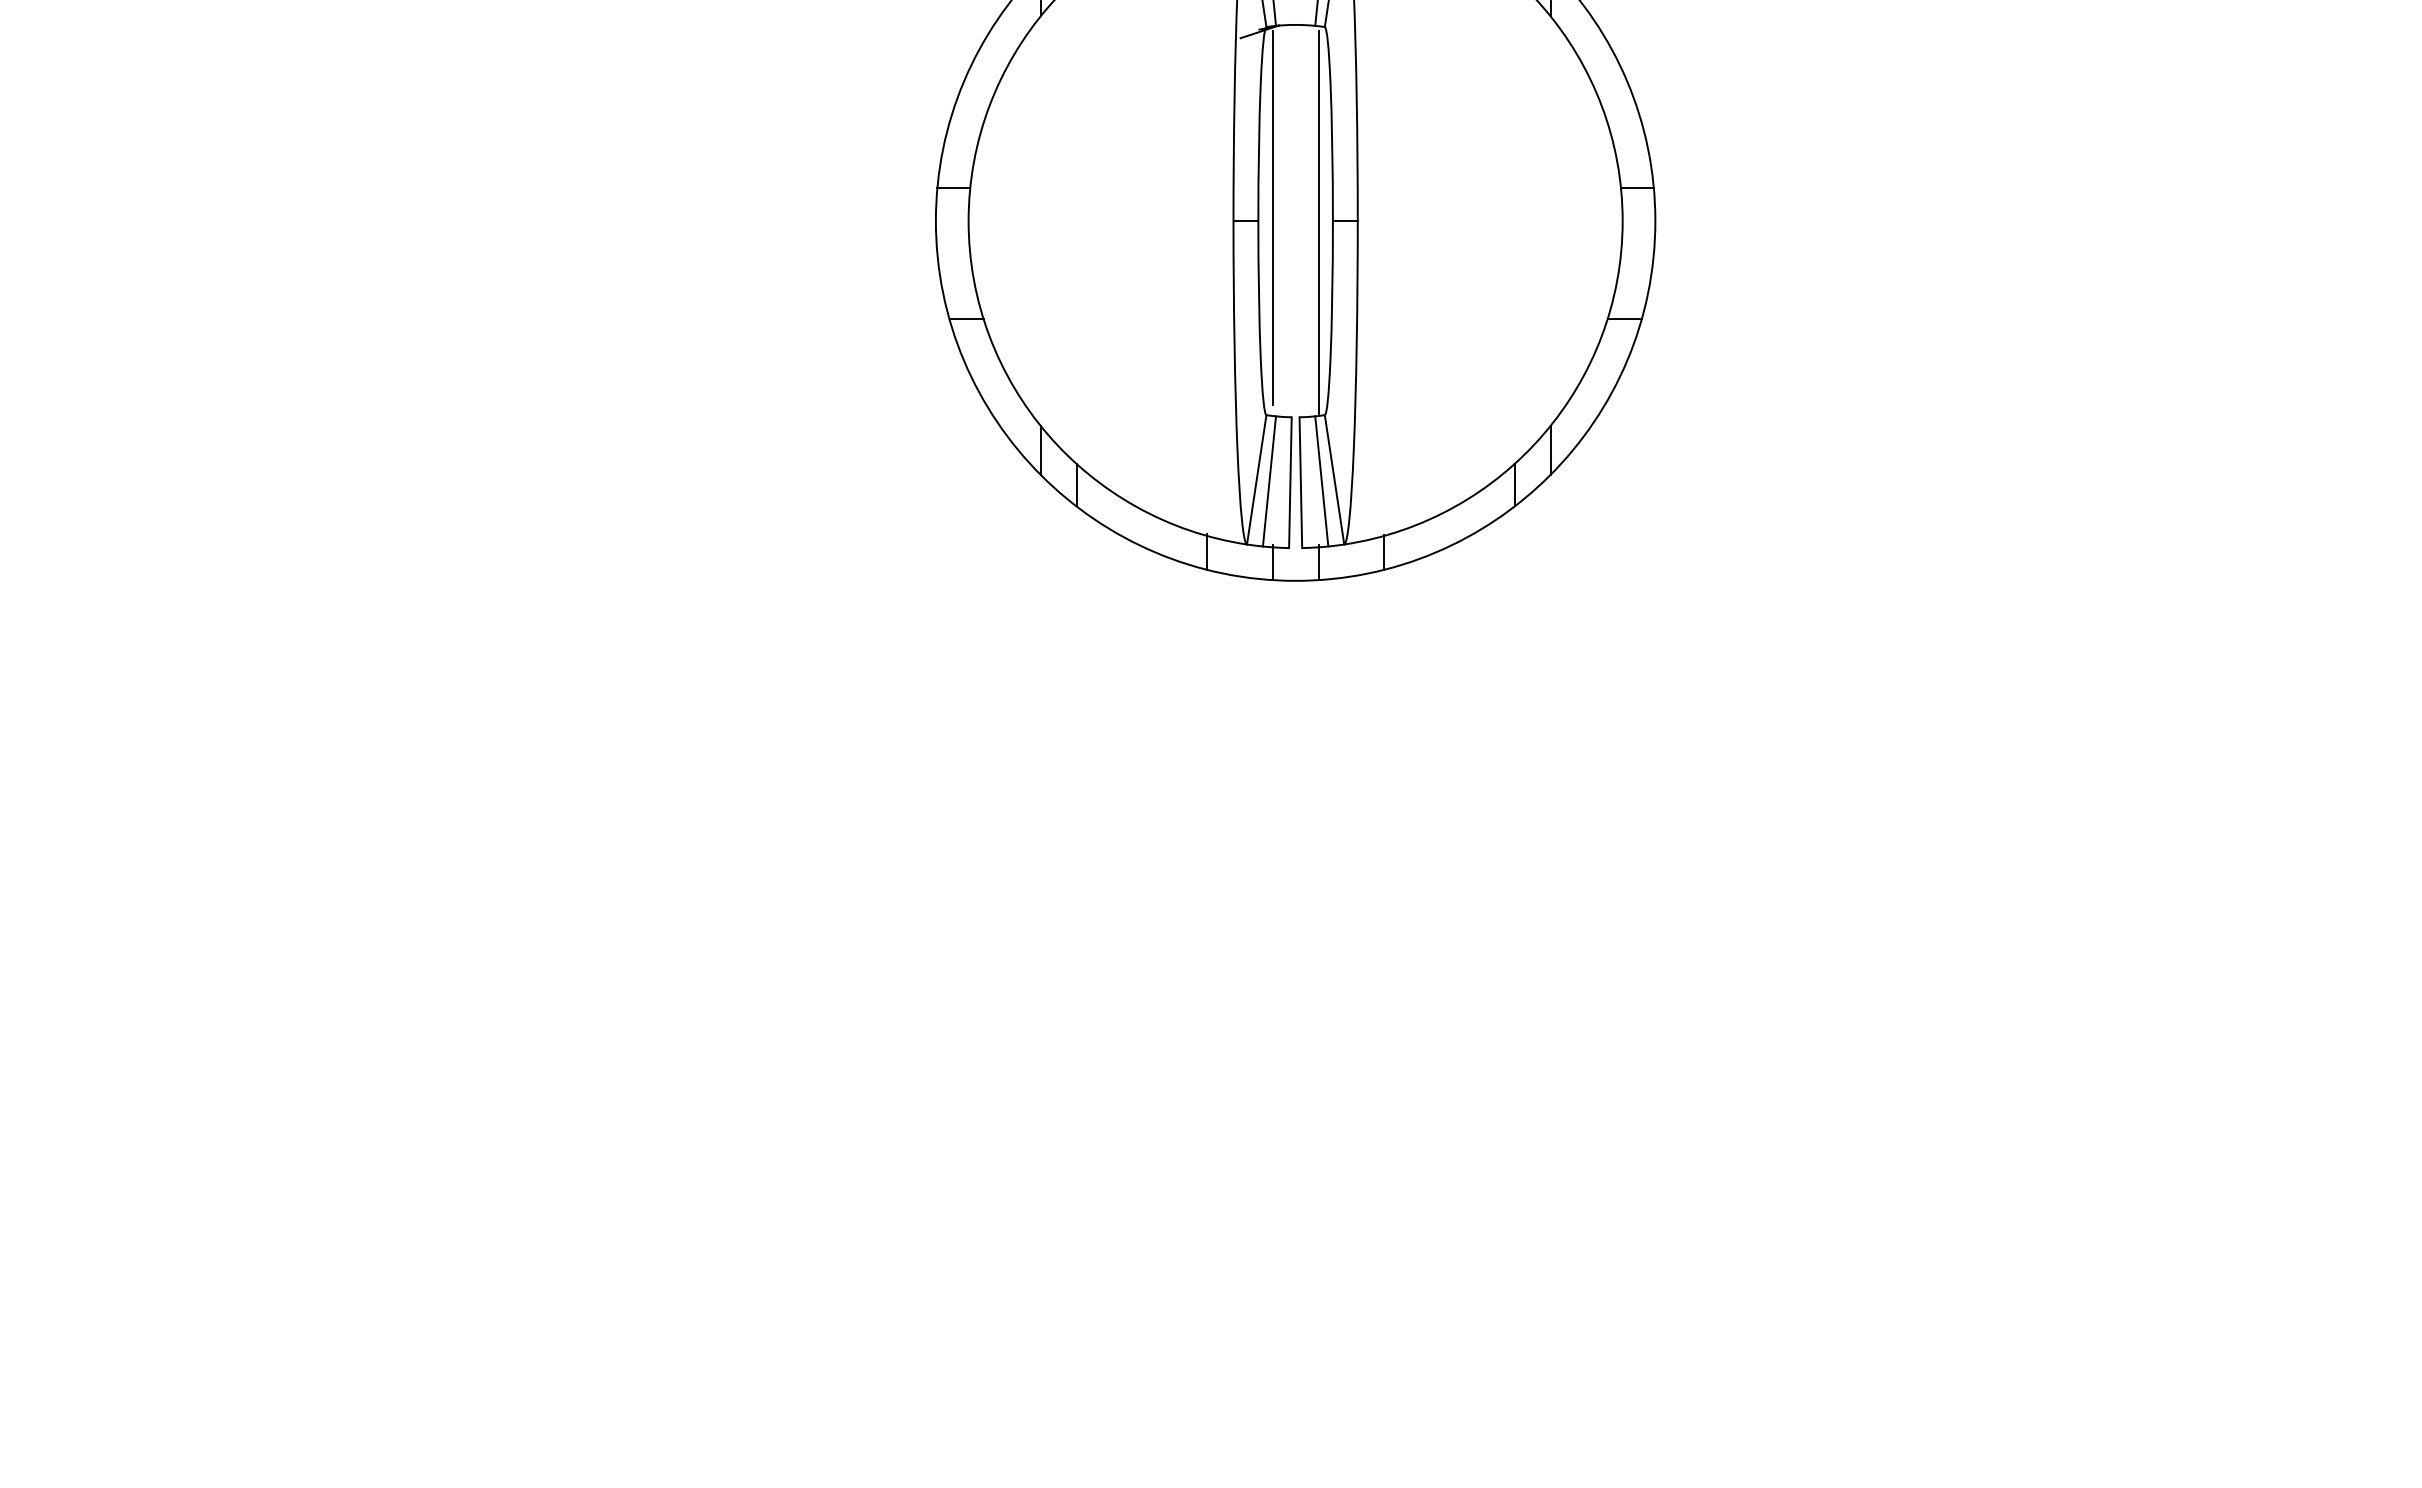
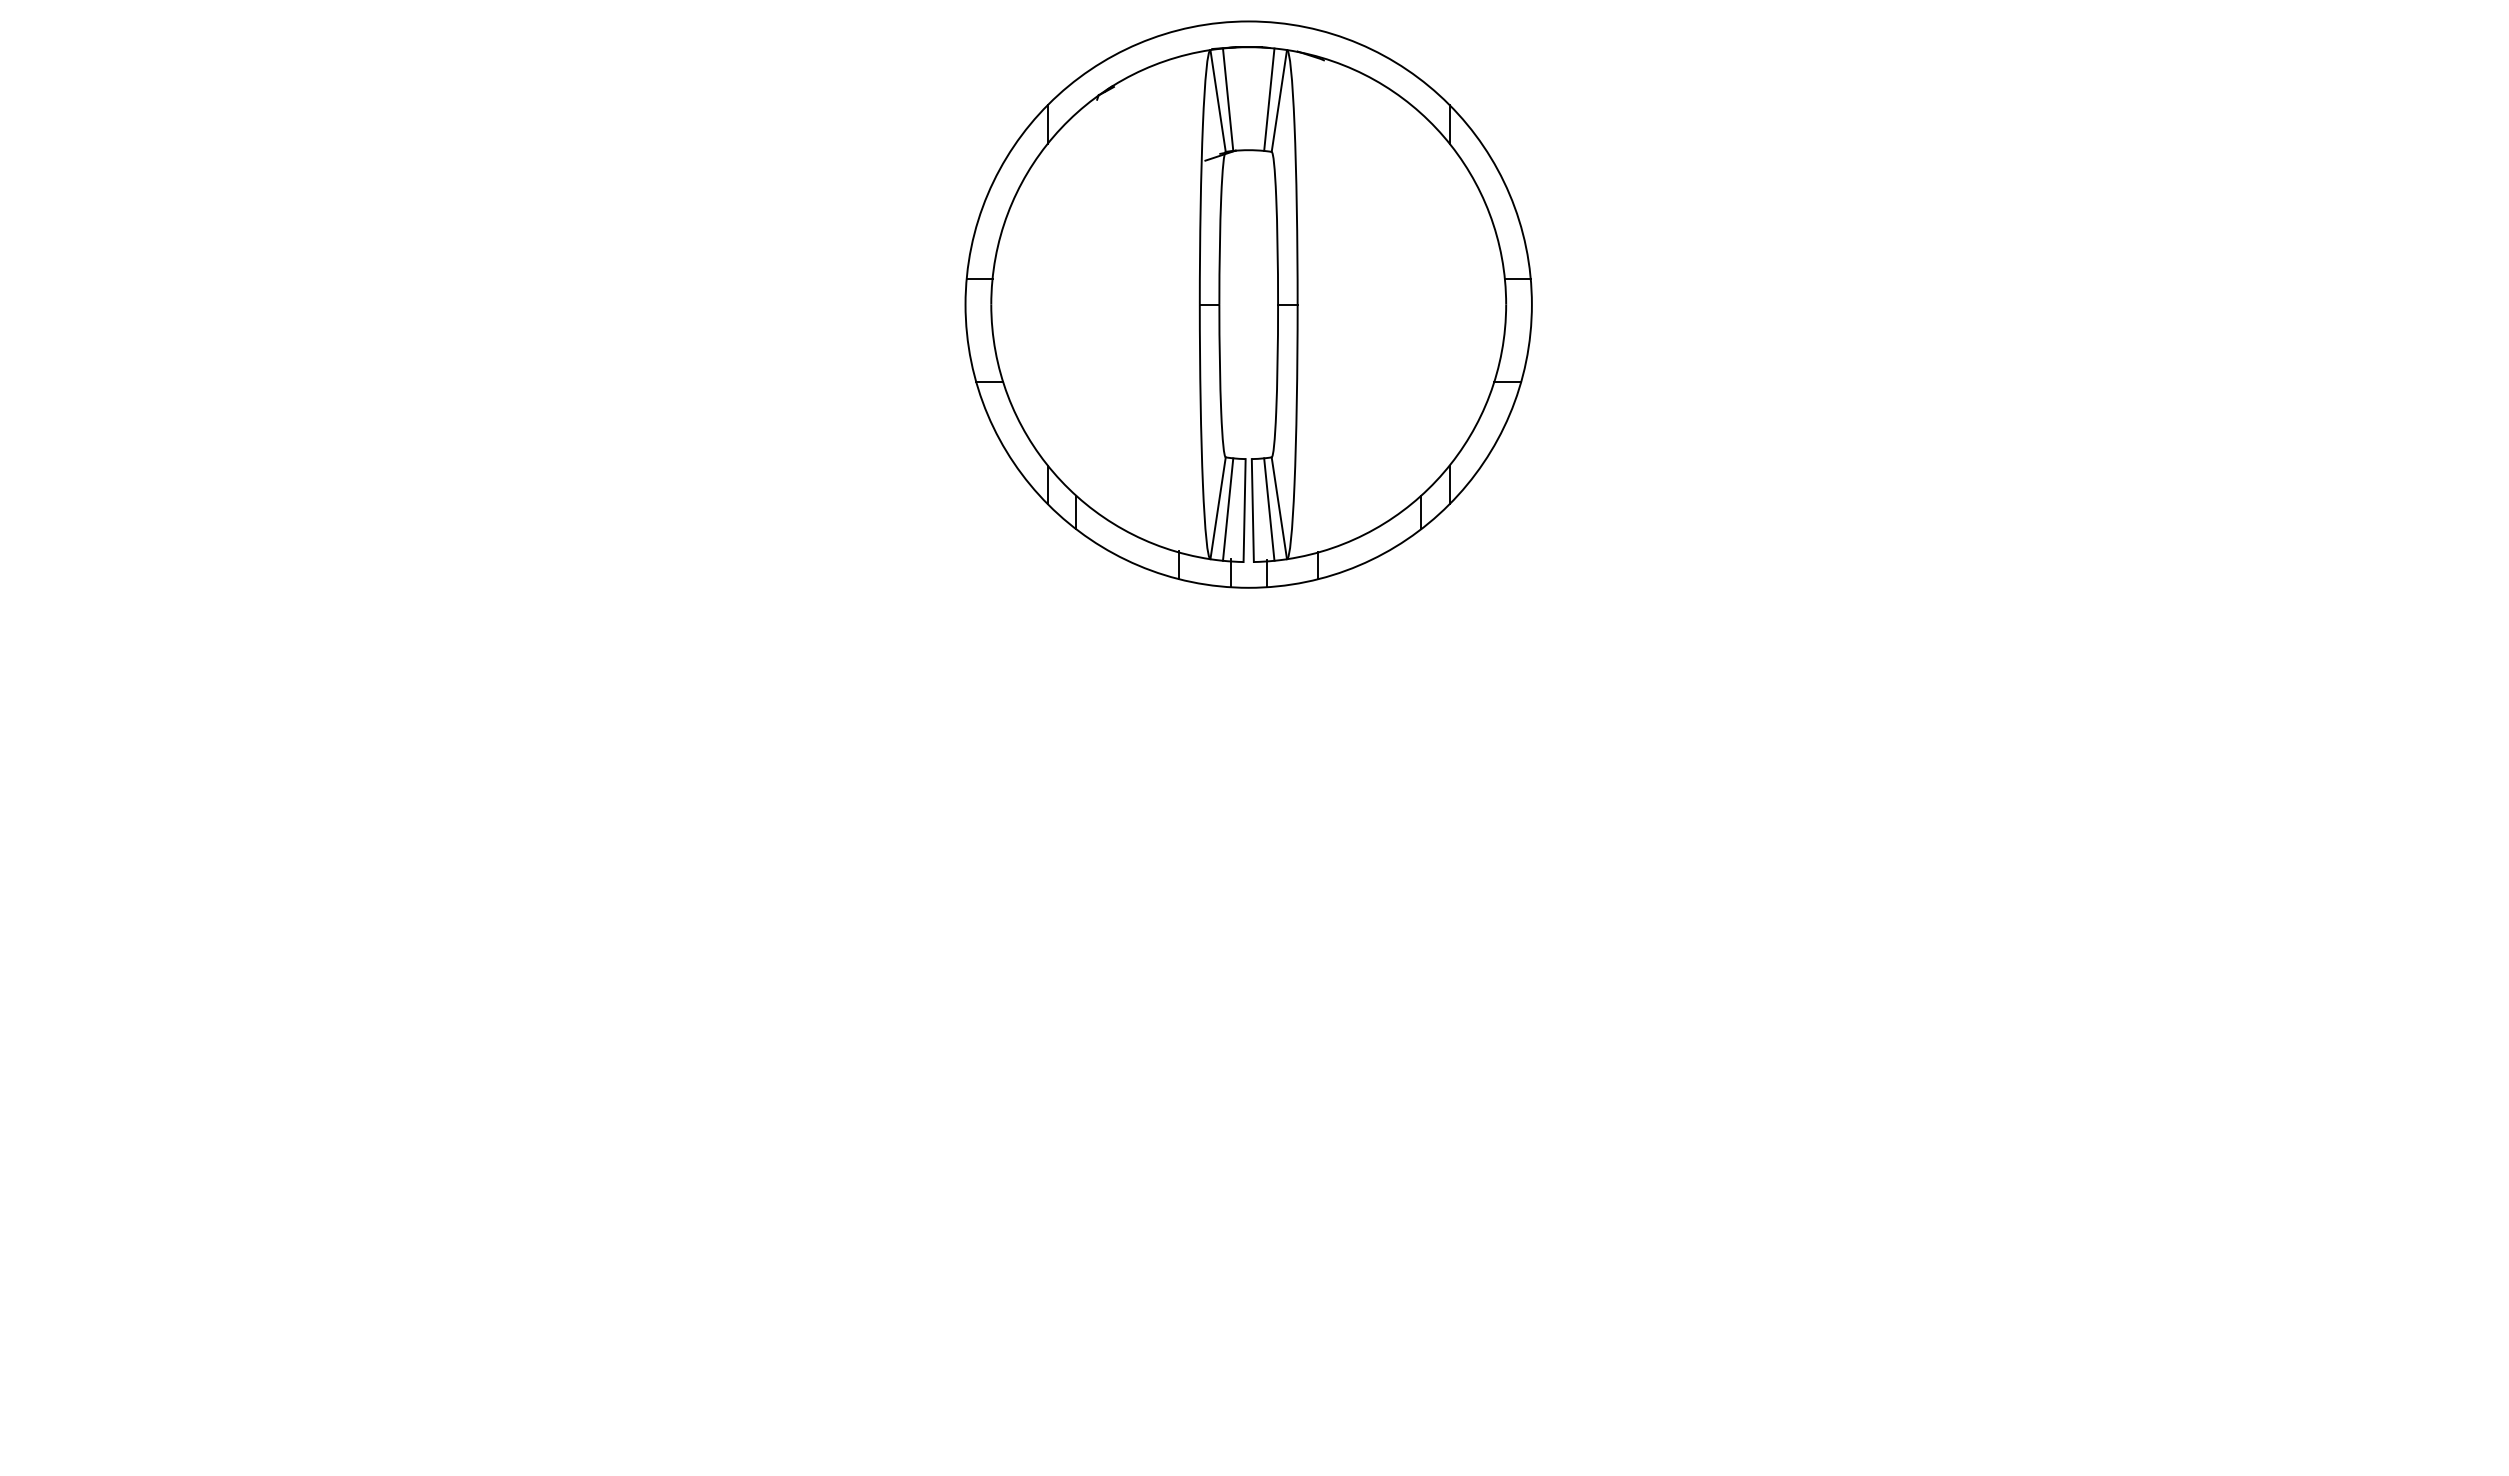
line: (1272, 218) -> (1230, 302), removed
line: (1318, 222) -> (1266, 305), removed

